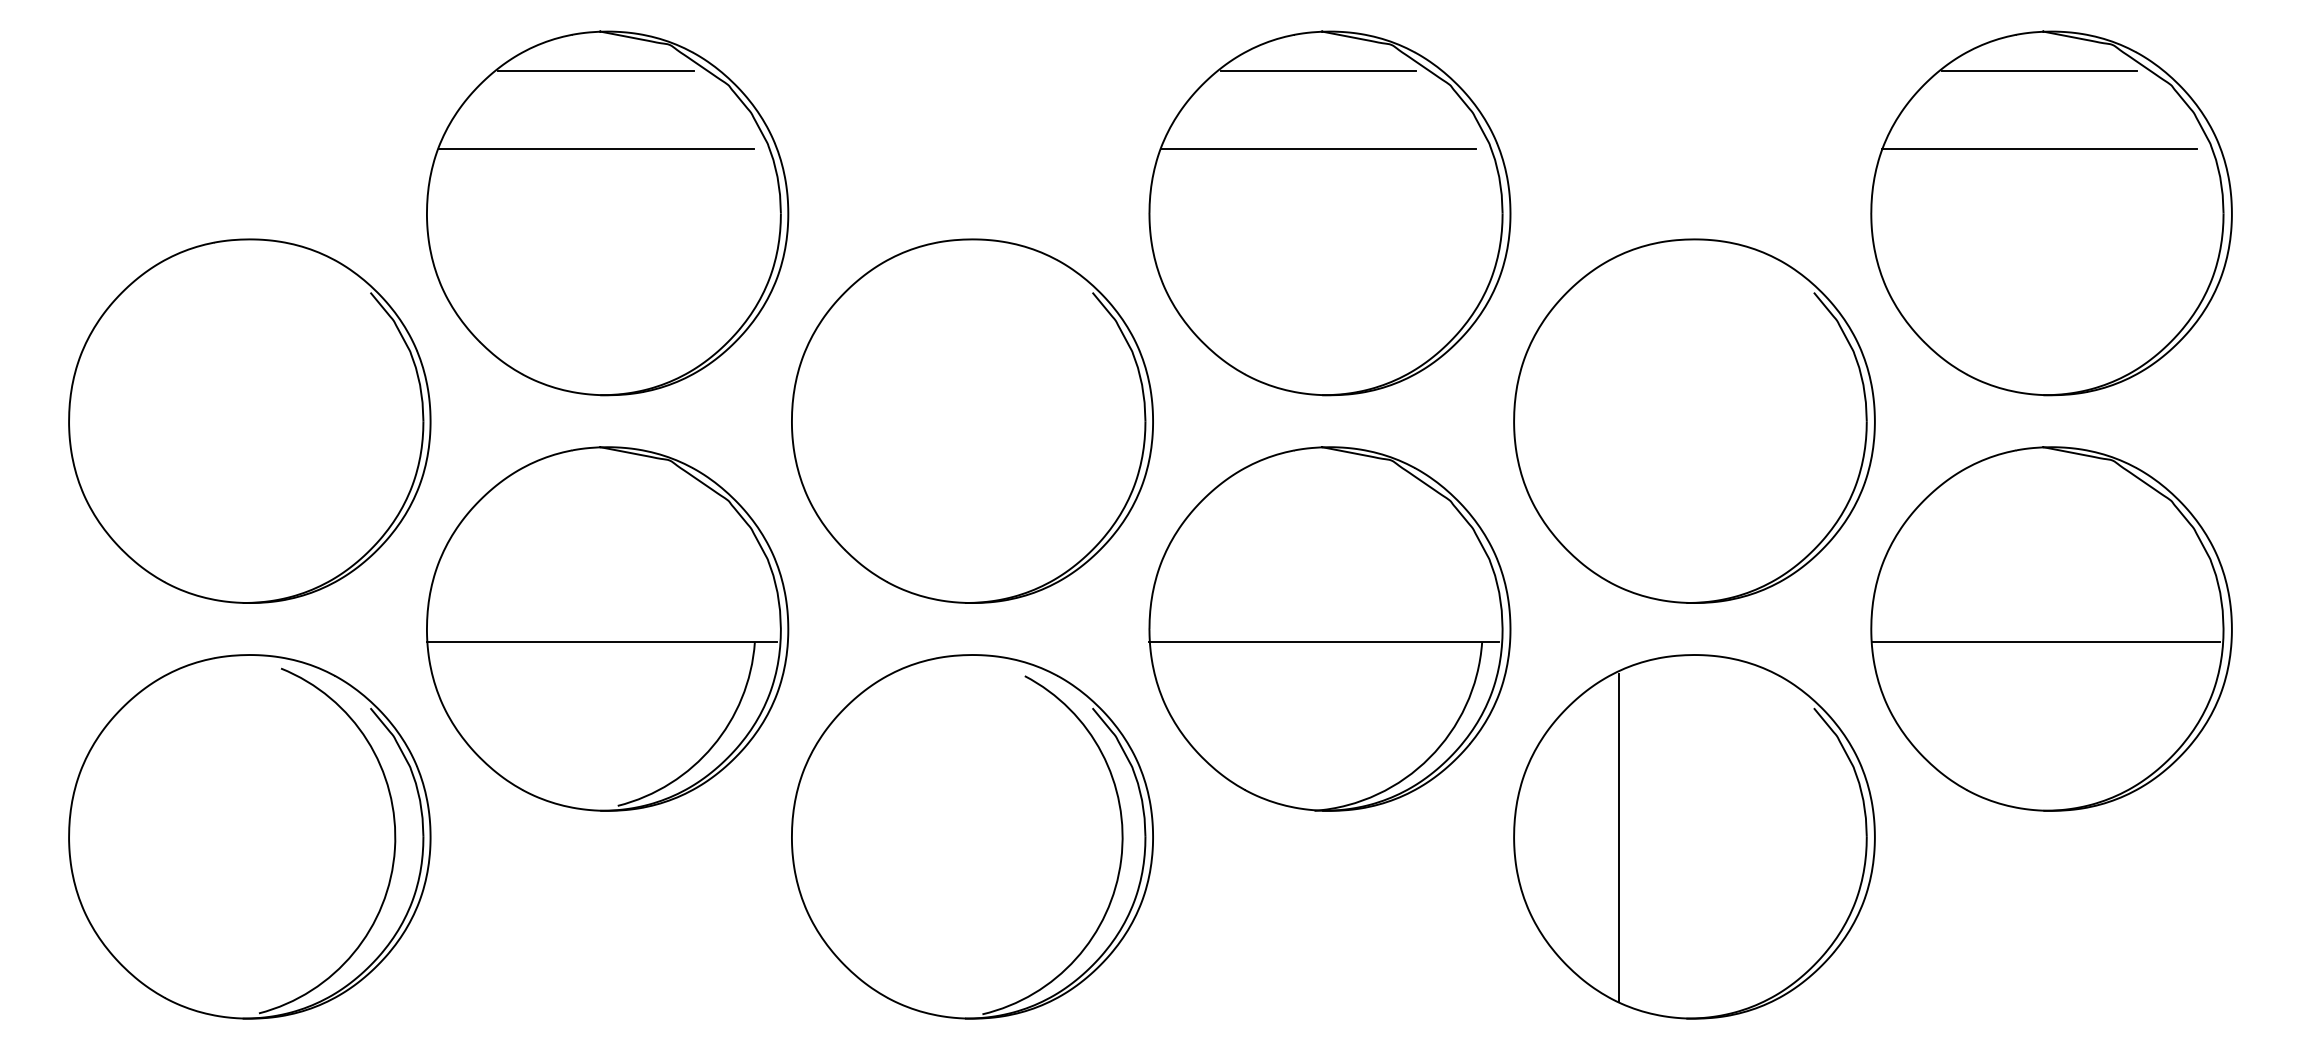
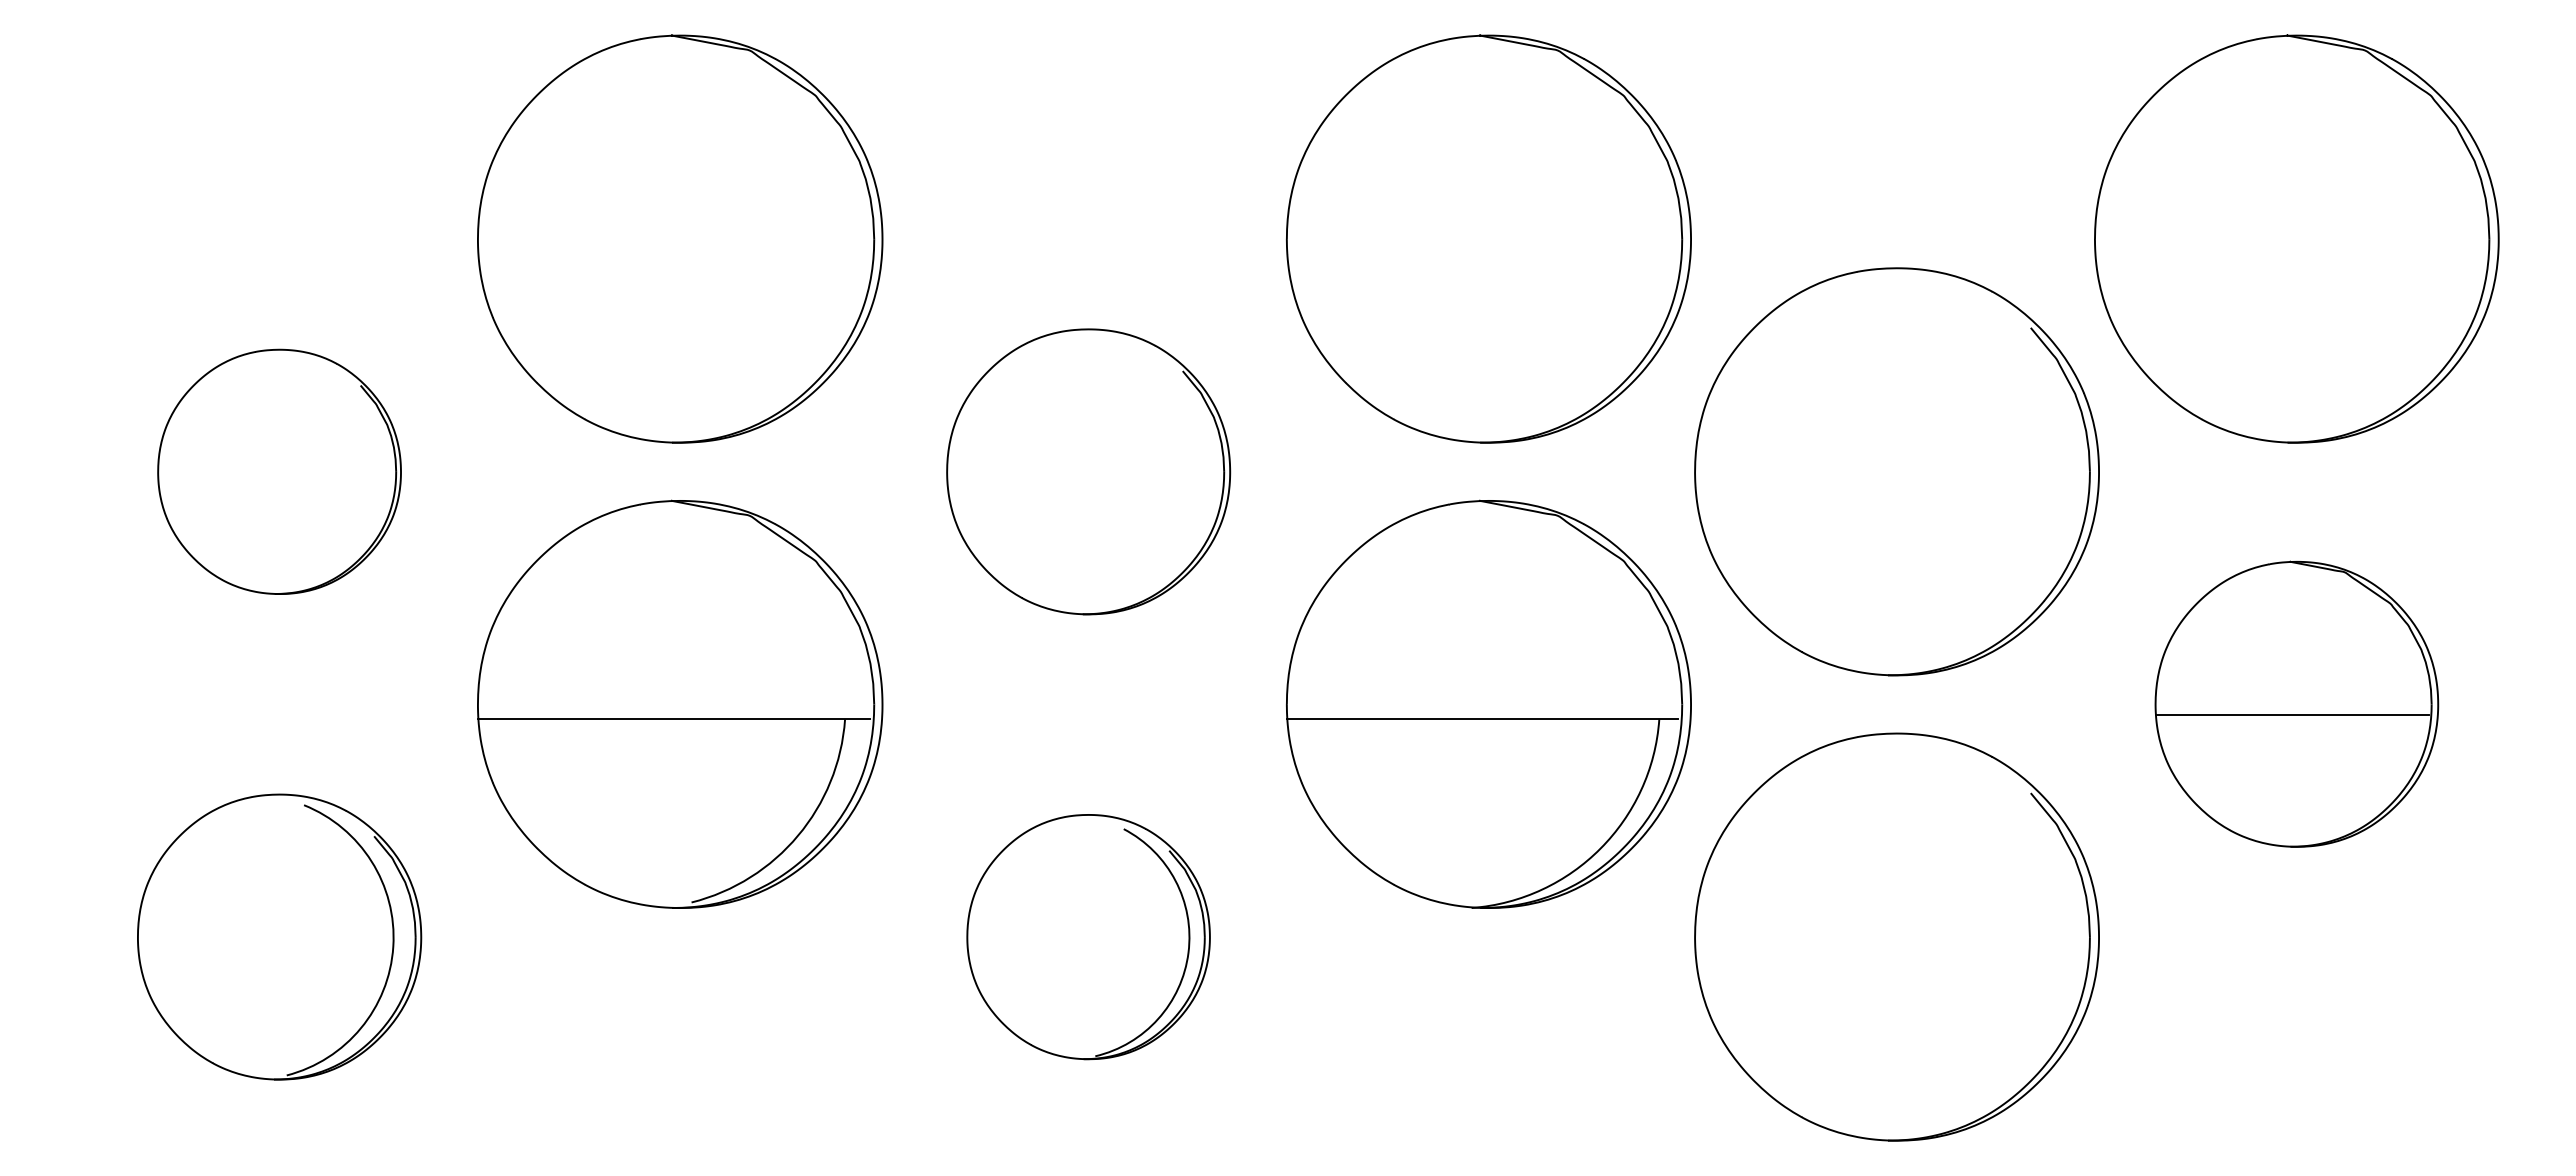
line: (596, 70) -> (667, 79), removed
line: (1317, 70) -> (1475, 79), removed
line: (2039, 70) -> (2283, 79), removed
line: (596, 148) -> (667, 166), removed
line: (1317, 148) -> (1475, 166), removed
line: (2039, 148) -> (2283, 166), removed
part: (249, 420) -> (279, 471), size x0.6
part: (972, 420) -> (1088, 471), size x0.7
part: (2051, 628) -> (2296, 703), size x0.7
part: (249, 836) -> (279, 936), size x0.7
part: (972, 836) -> (1088, 936), size x0.6
line: (1618, 838) -> (1812, 938), removed

